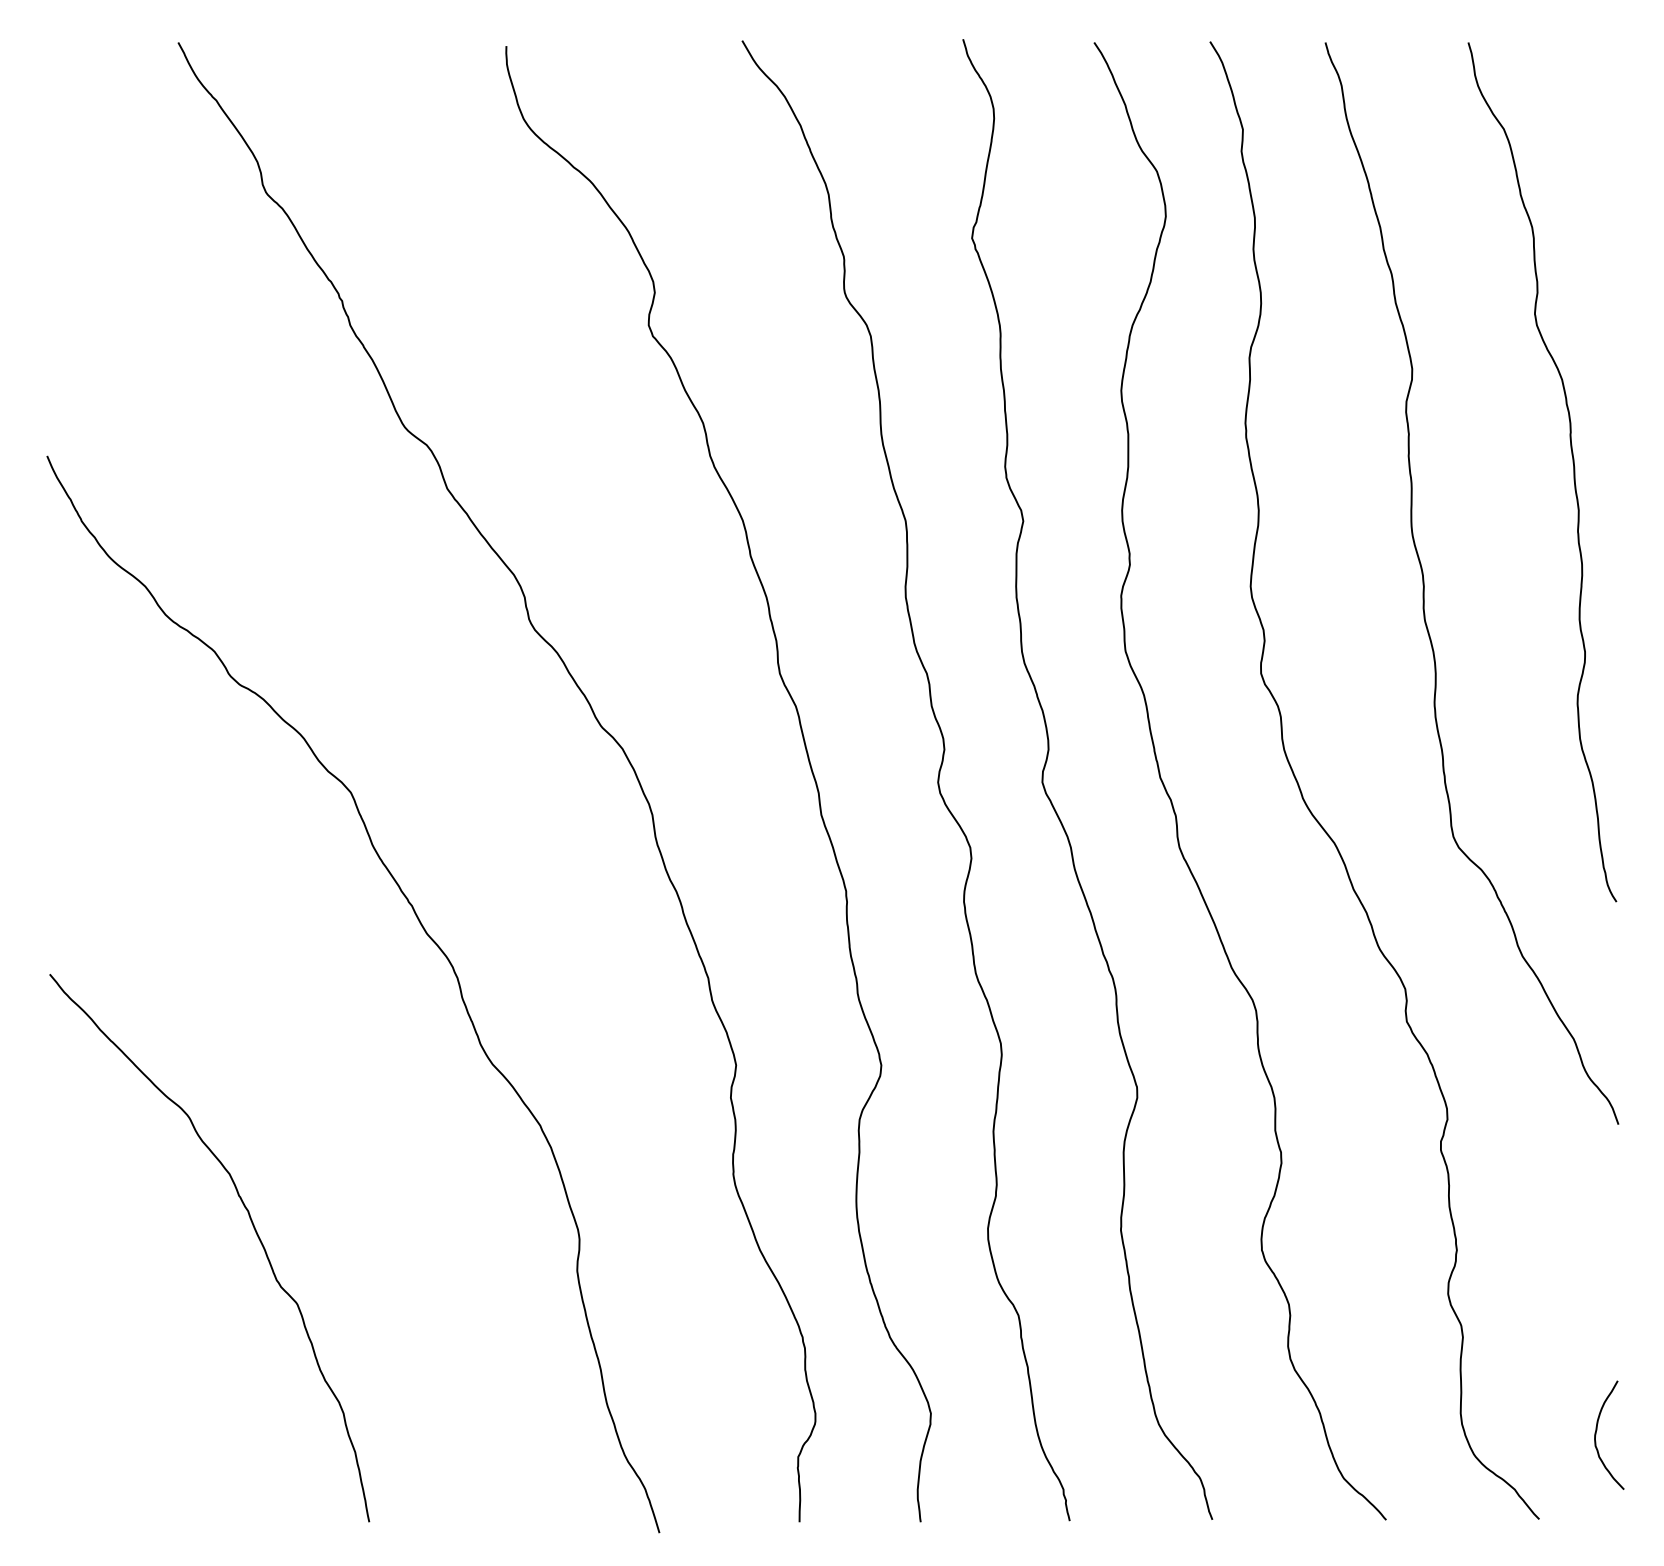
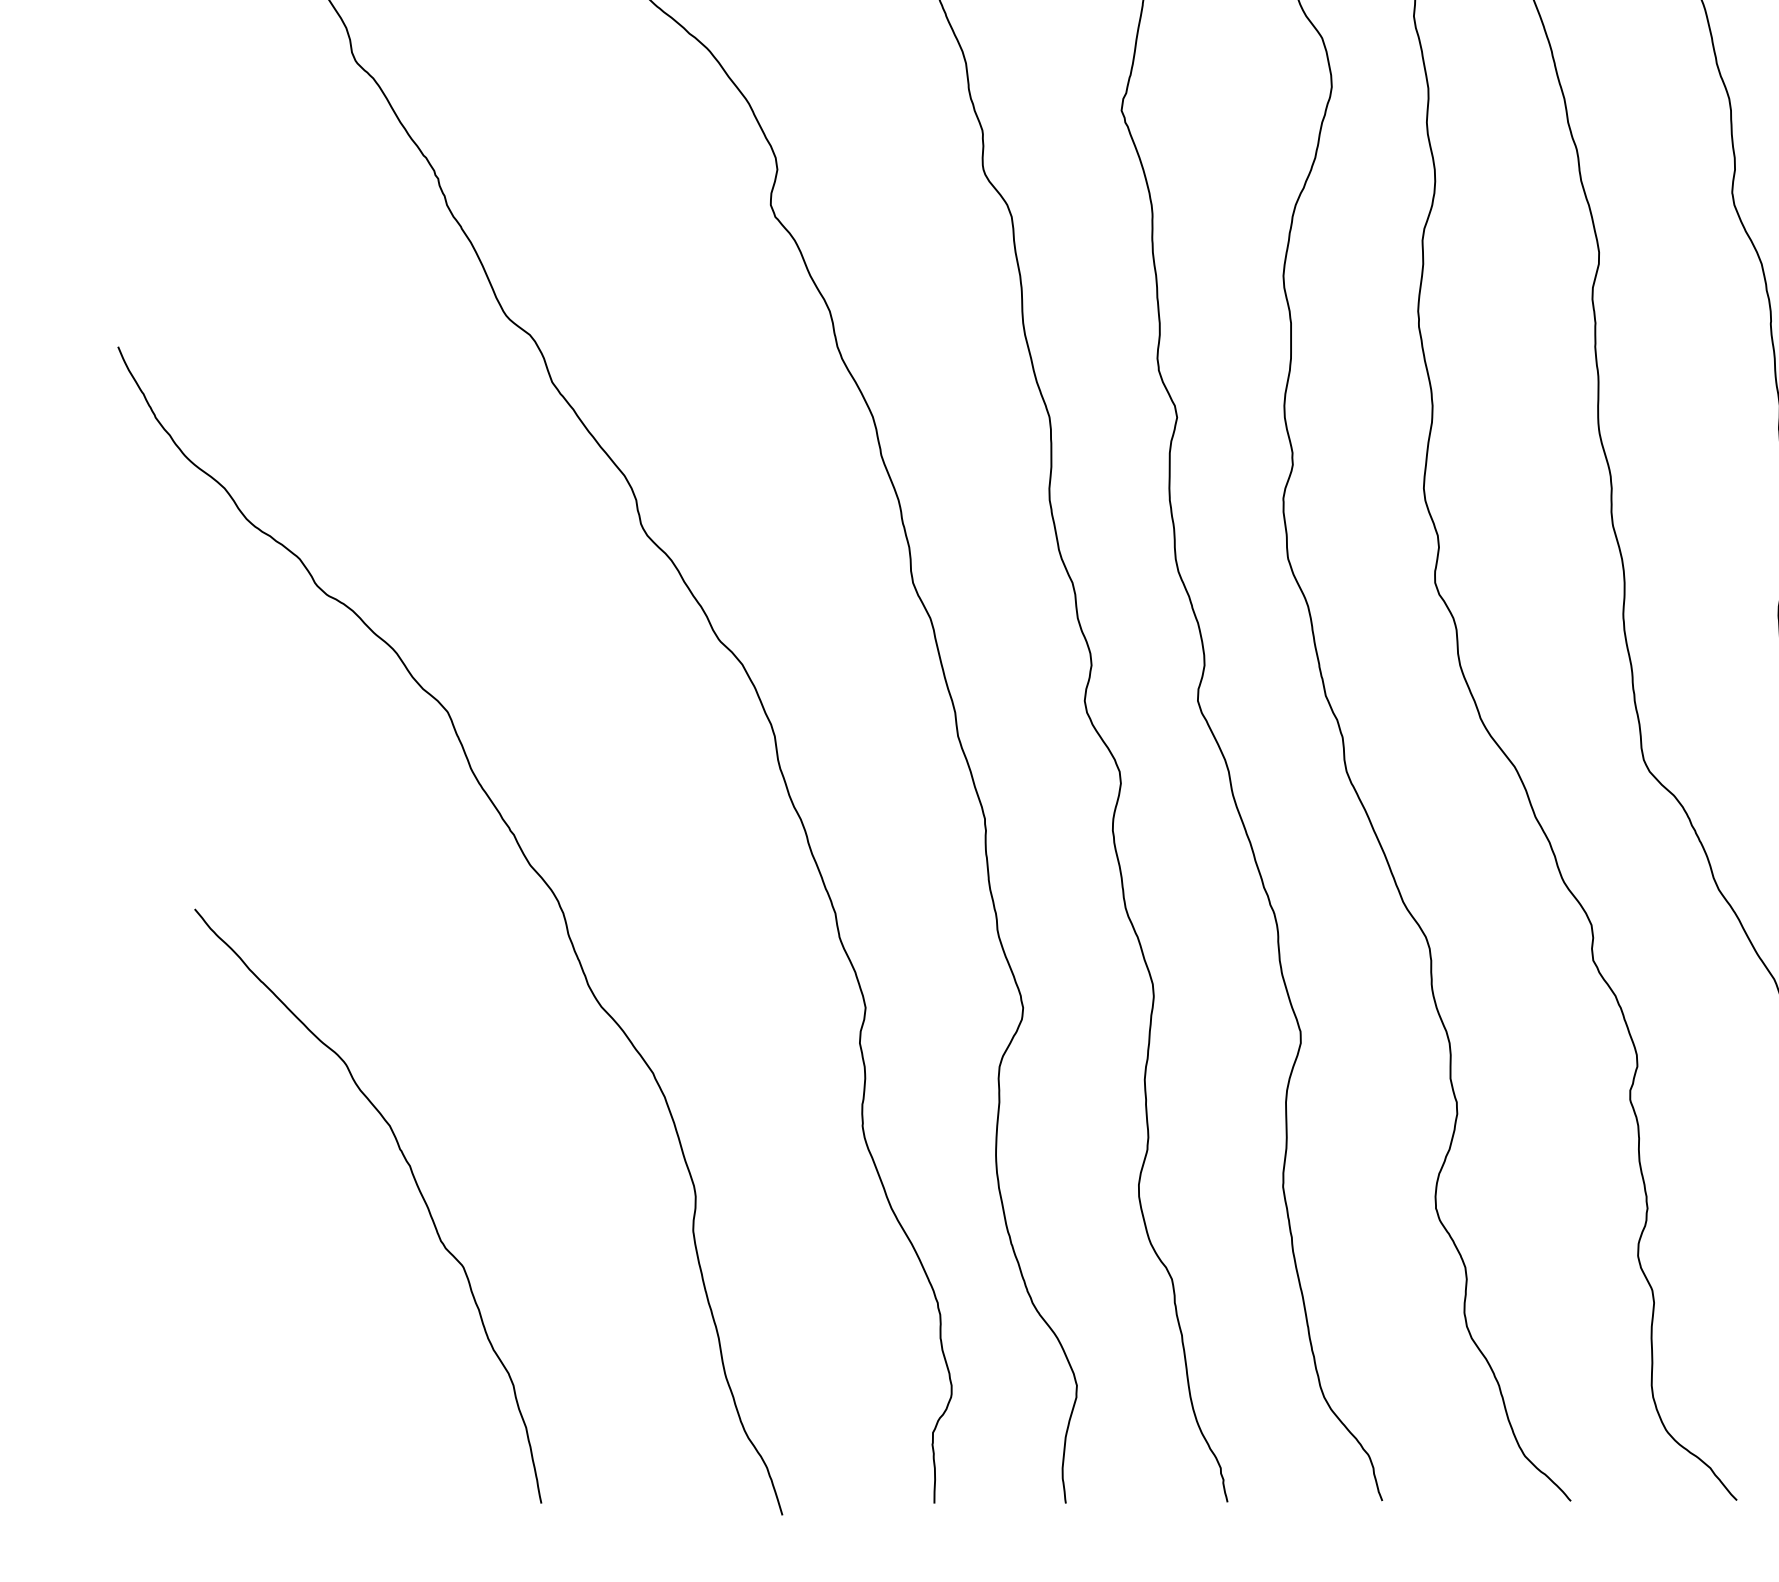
curve: (253, 1228) -> (415, 1184), moved

